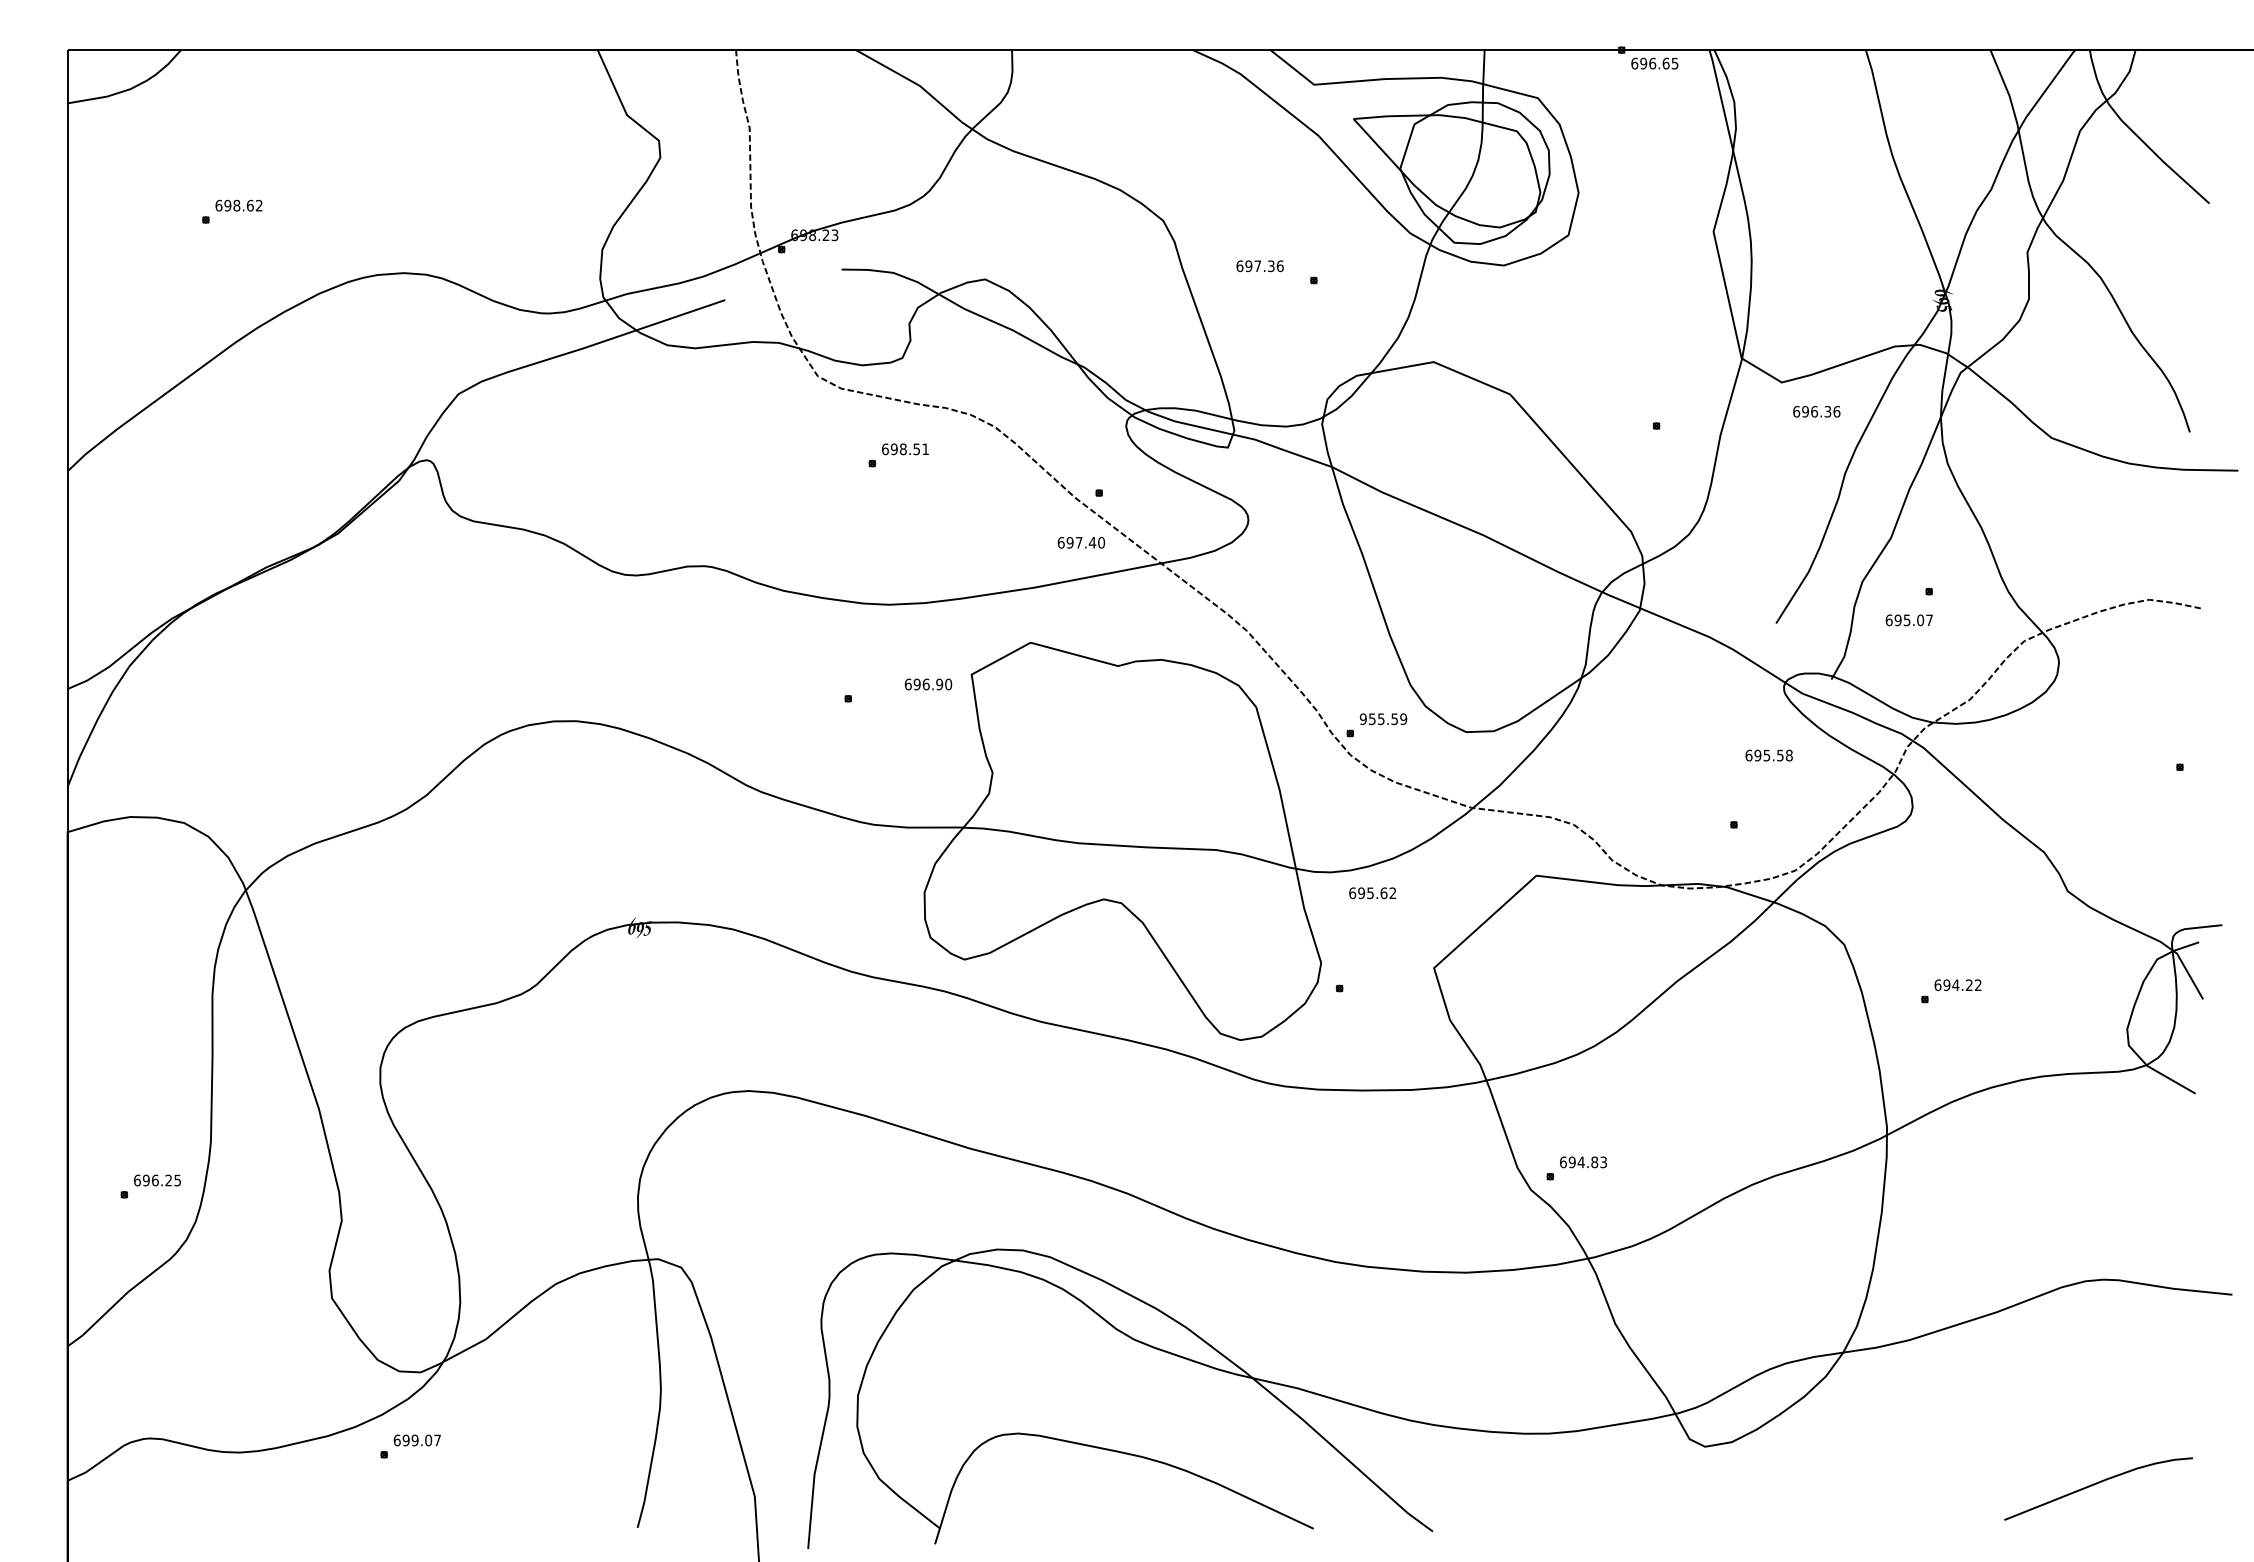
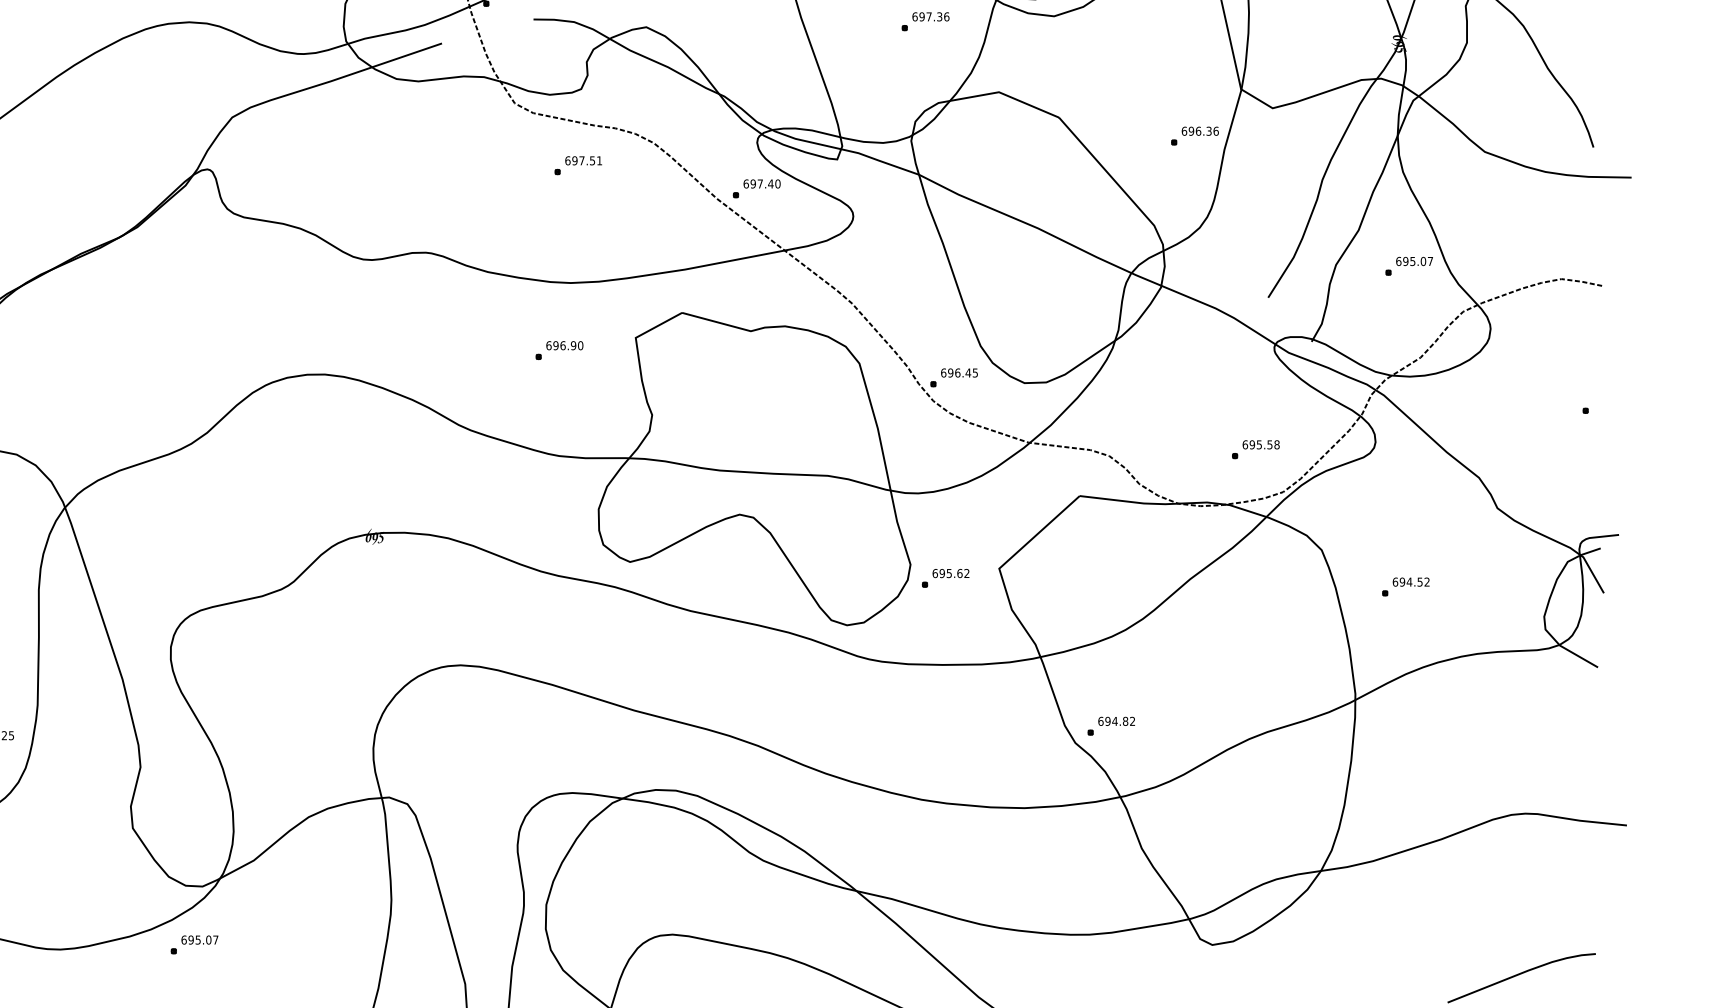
text: (1259, 266) -> (930, 17), moved
text: (1816, 411) -> (1200, 131), moved
text: (902, 449) -> (581, 160), 698.51 -> 697.51
text: (1081, 542) -> (762, 183), moved
text: (1908, 620) -> (1413, 261), moved
text: (928, 684) -> (564, 345), moved
text: (1383, 719) -> (959, 373), 955.59 -> 696.45
text: (1768, 755) -> (1260, 444), moved
text: (1372, 893) -> (950, 573), moved
text: (1969, 985) -> (1420, 582), 694.22 -> 694.52
text: (1603, 1162) -> (1132, 721), 694.83 -> 694.82
text: (414, 1439) -> (197, 939), 699.07 -> 695.07

